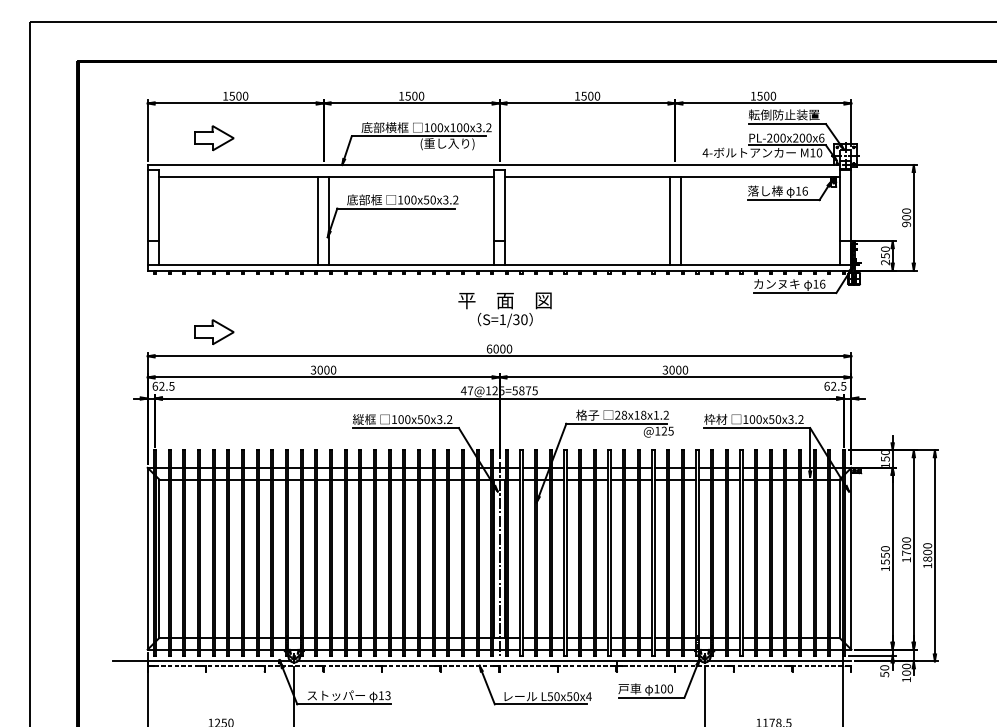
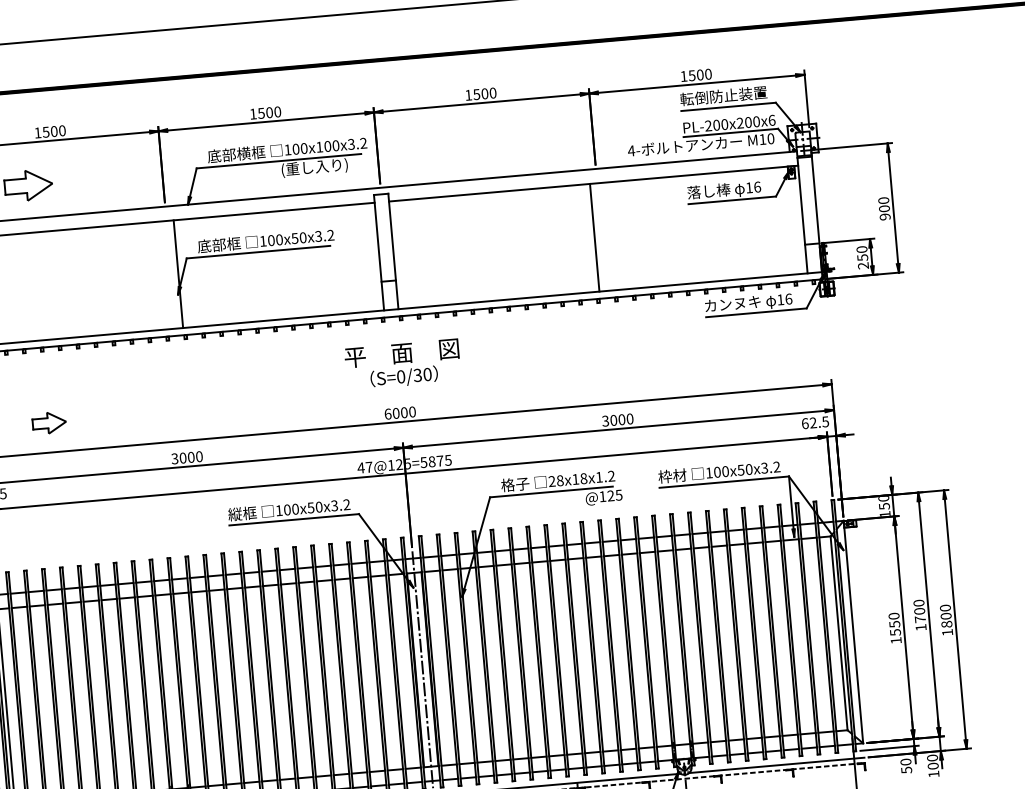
line: (317, 220) -> (163, 275), removed
line: (681, 220) -> (609, 236), removed
text: (502, 319) -> (400, 376), S=1/30 -> S=0/30
part: (214, 332) -> (49, 423), size x0.7

